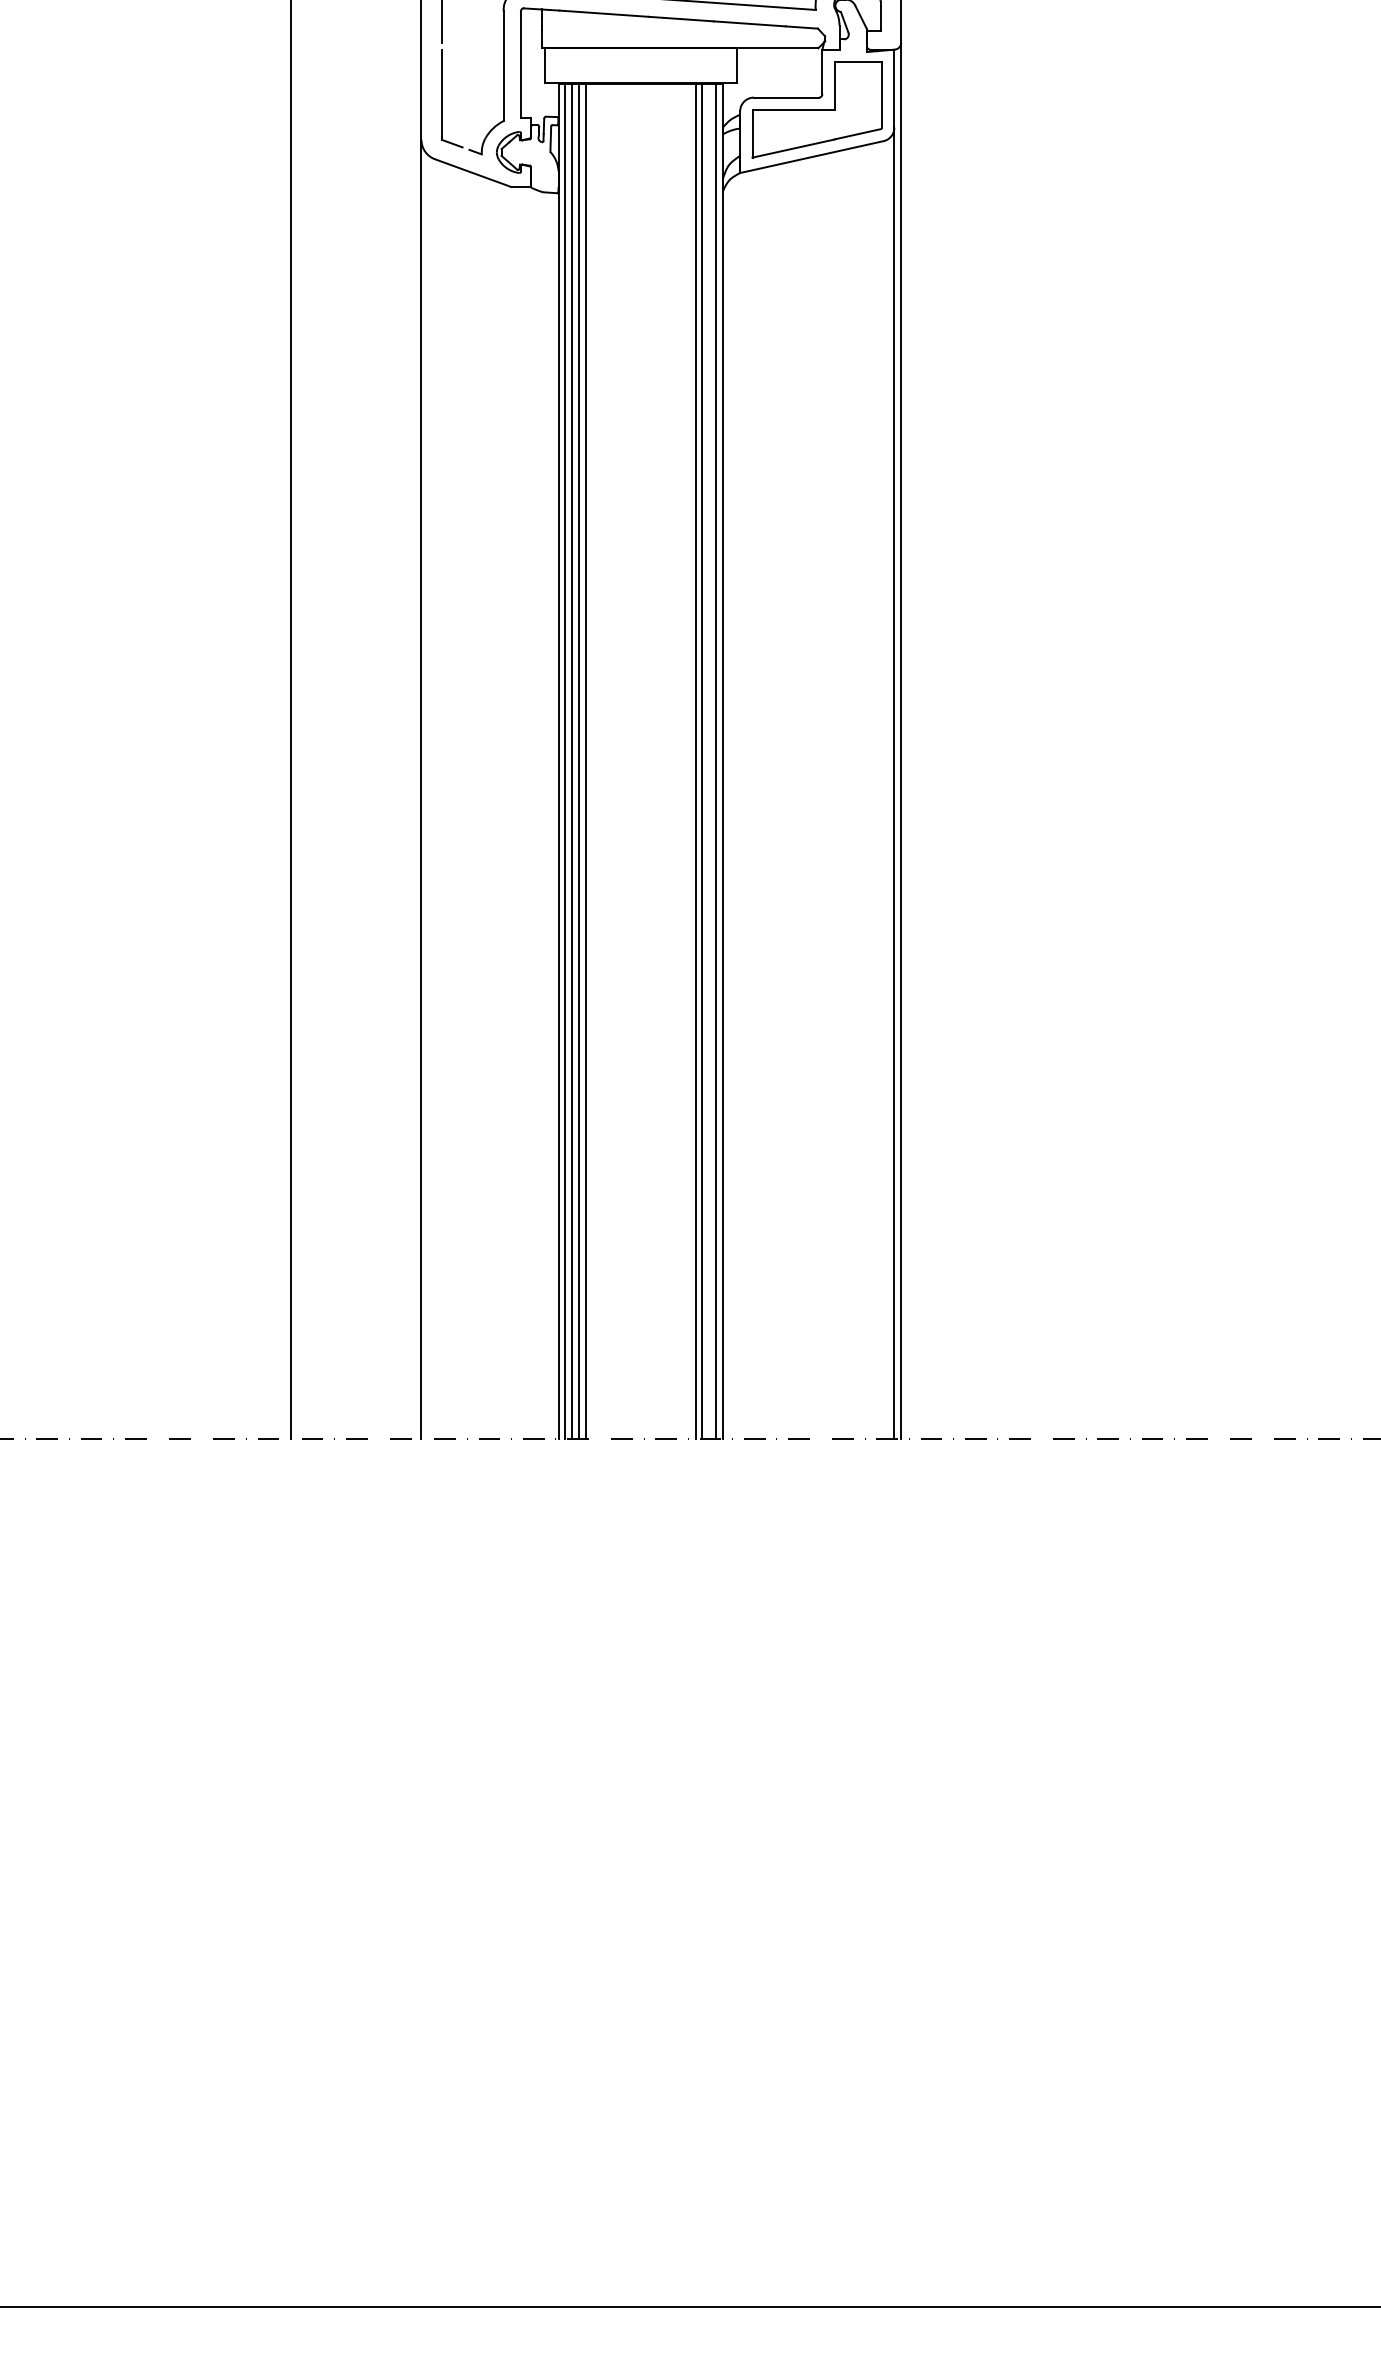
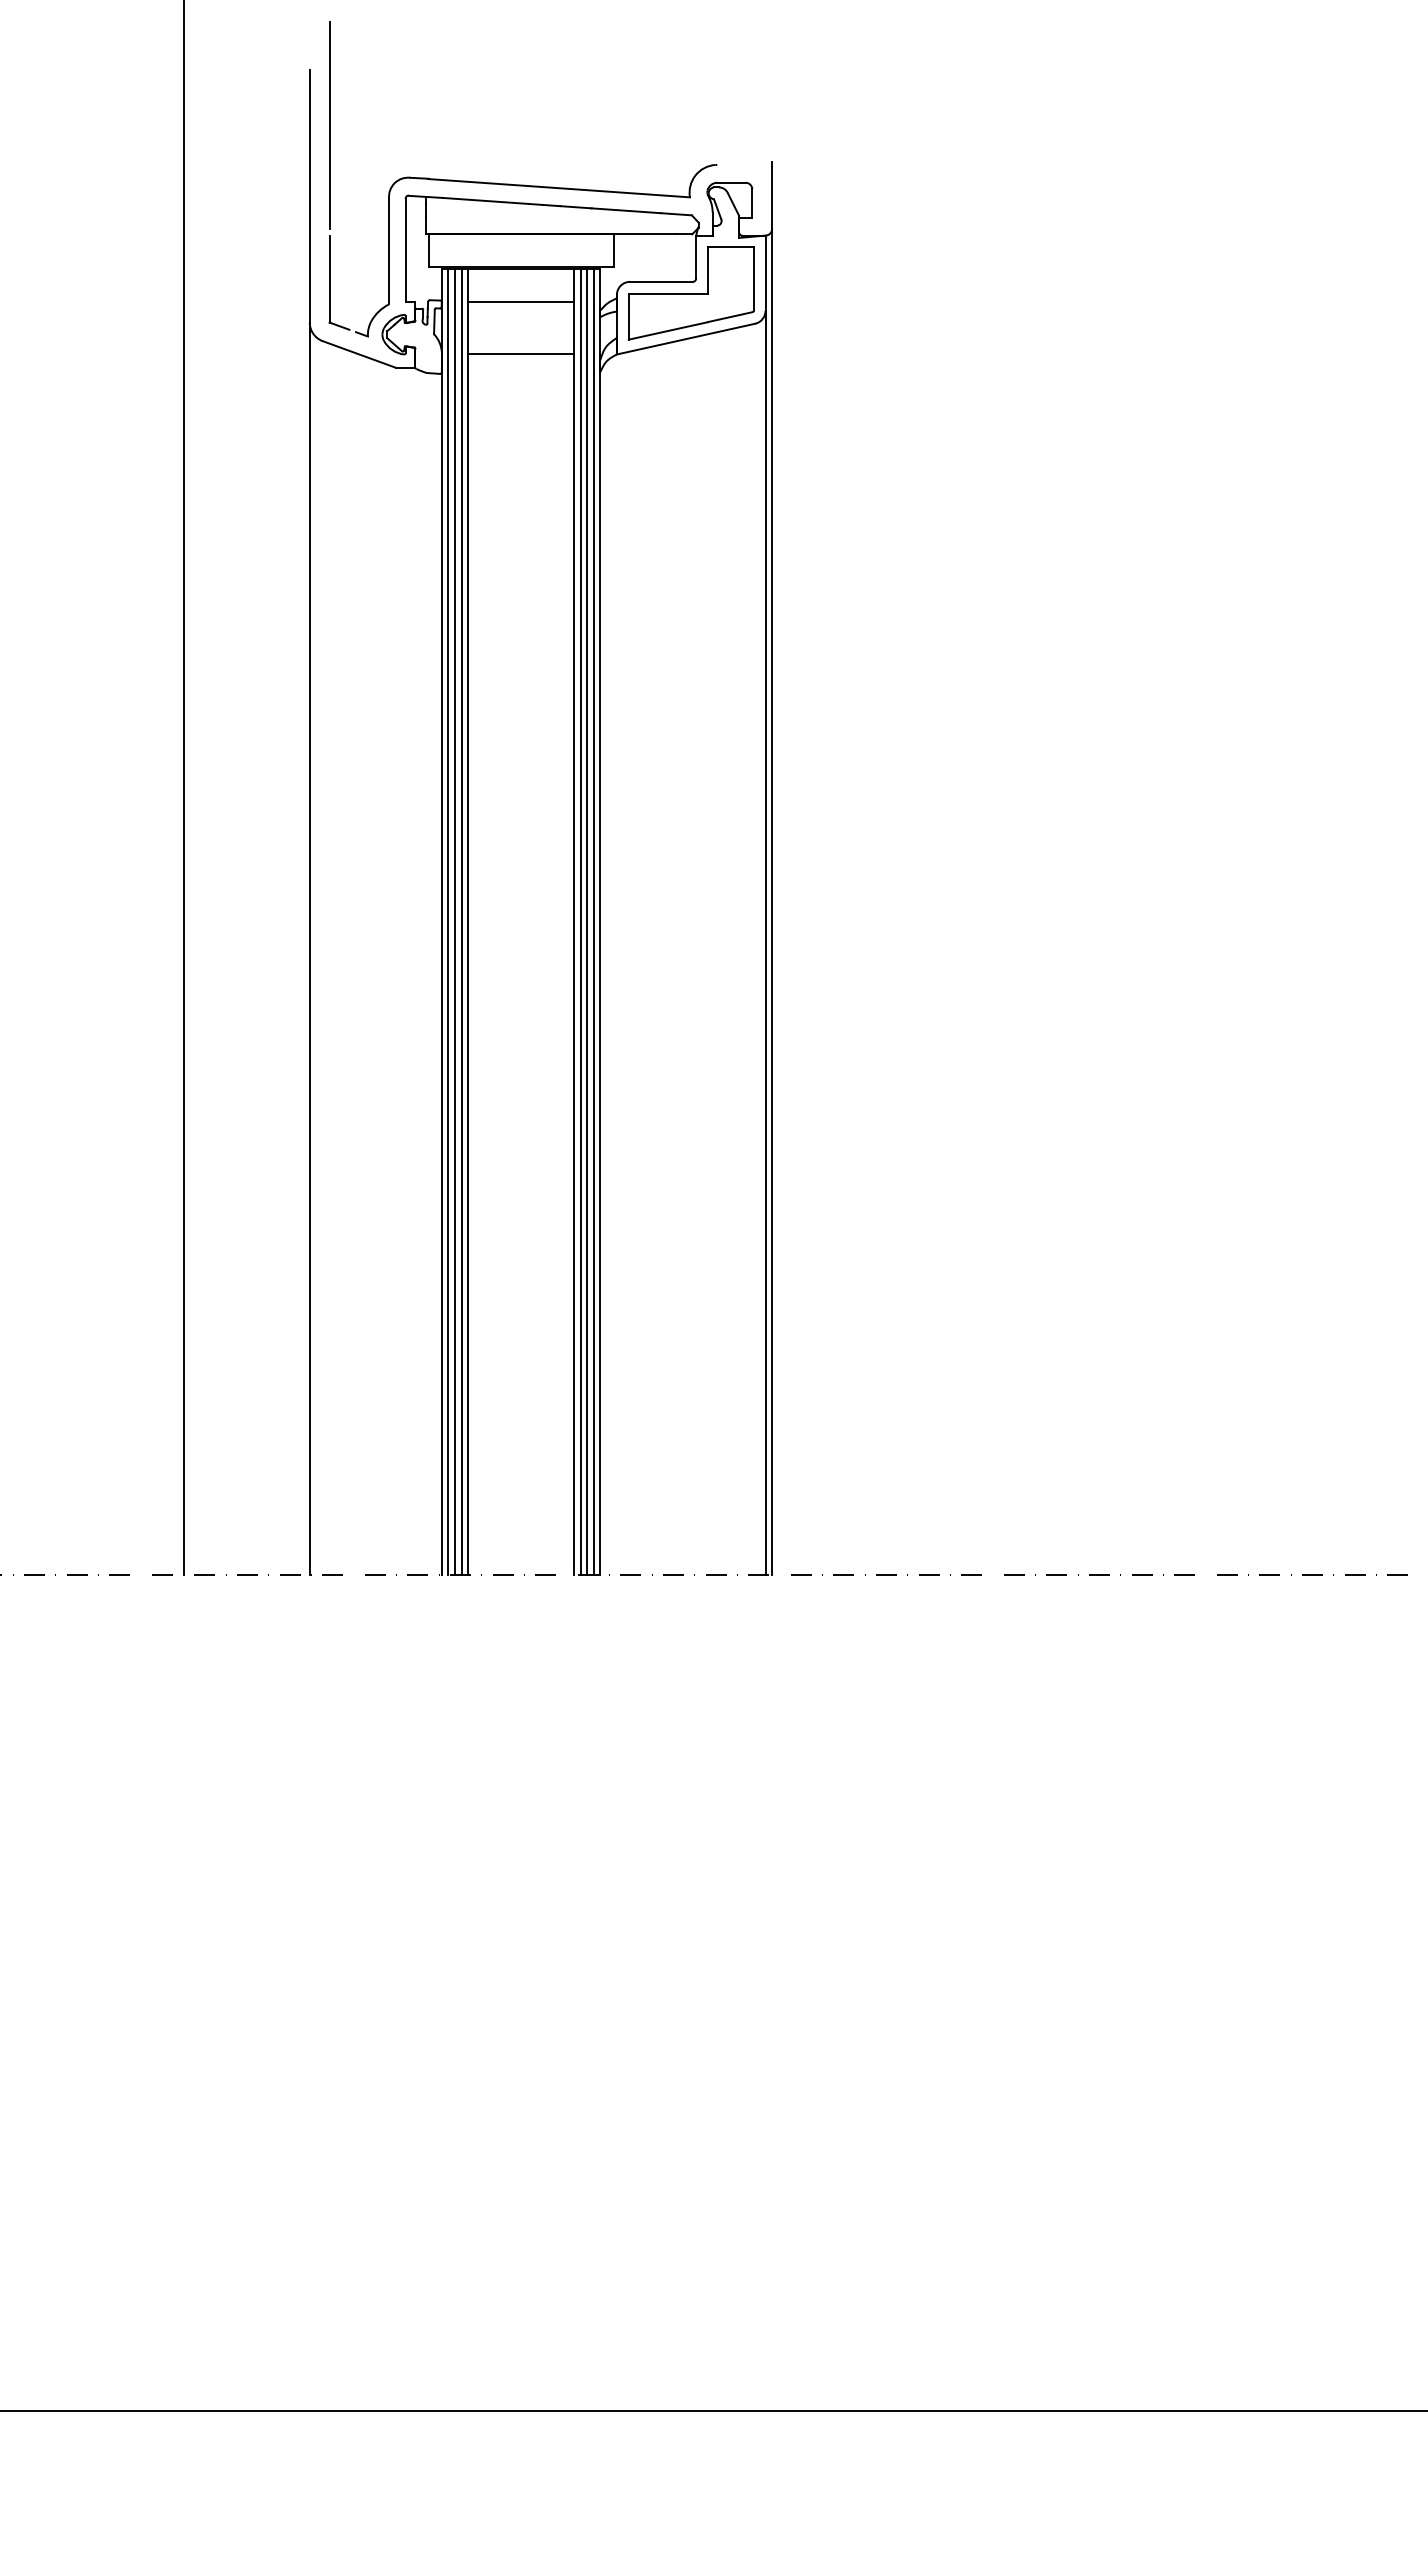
line: (640, 118) -> (520, 301), added
line: (640, 173) -> (520, 354), added
line: (709, 761) -> (587, 921), added

